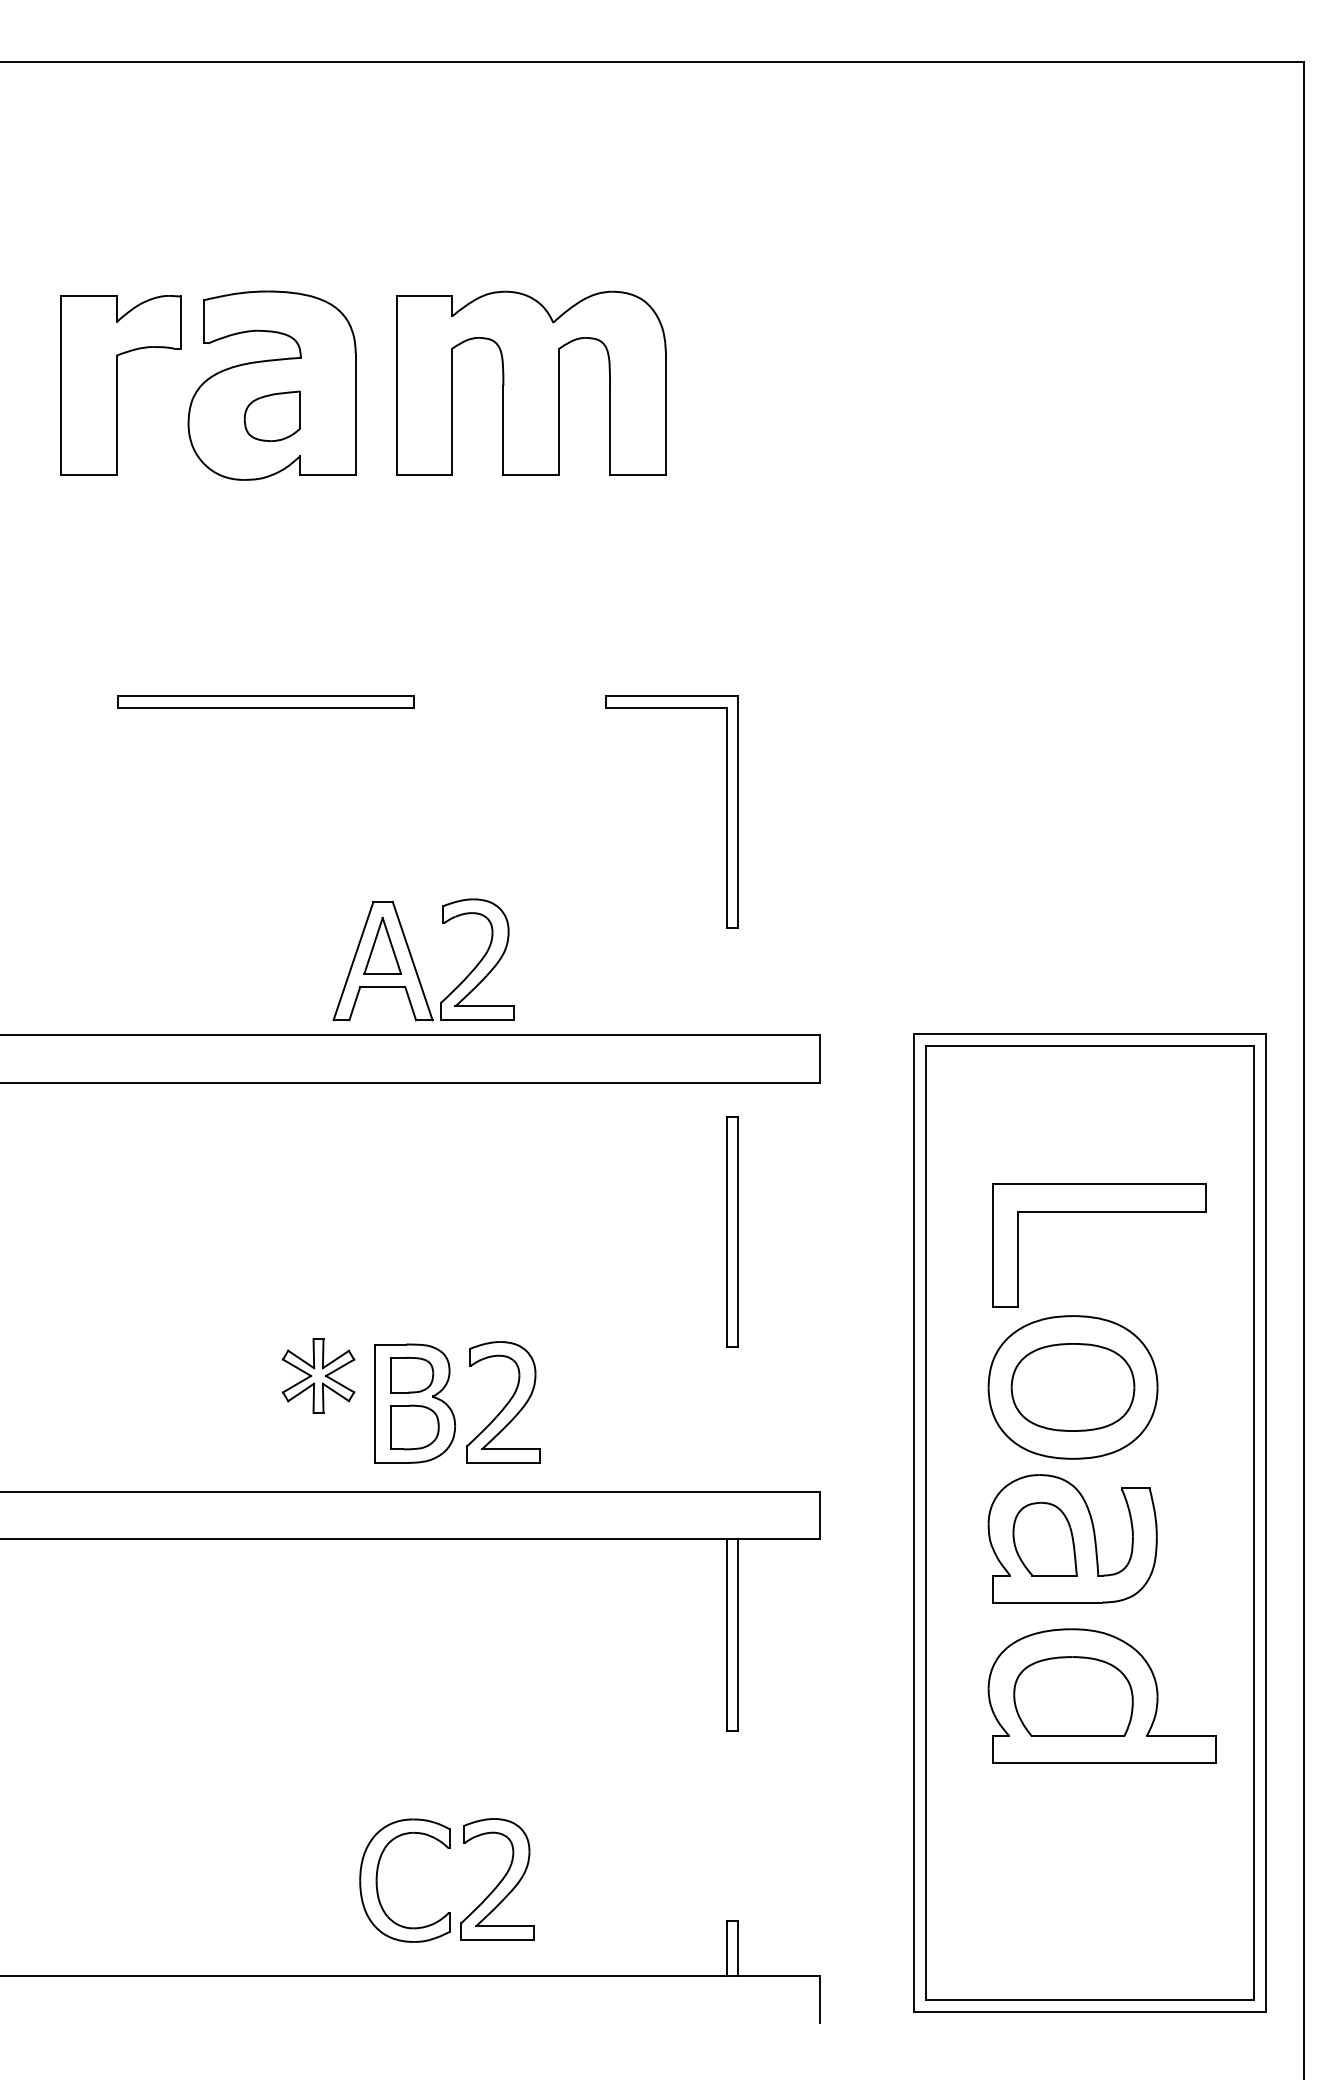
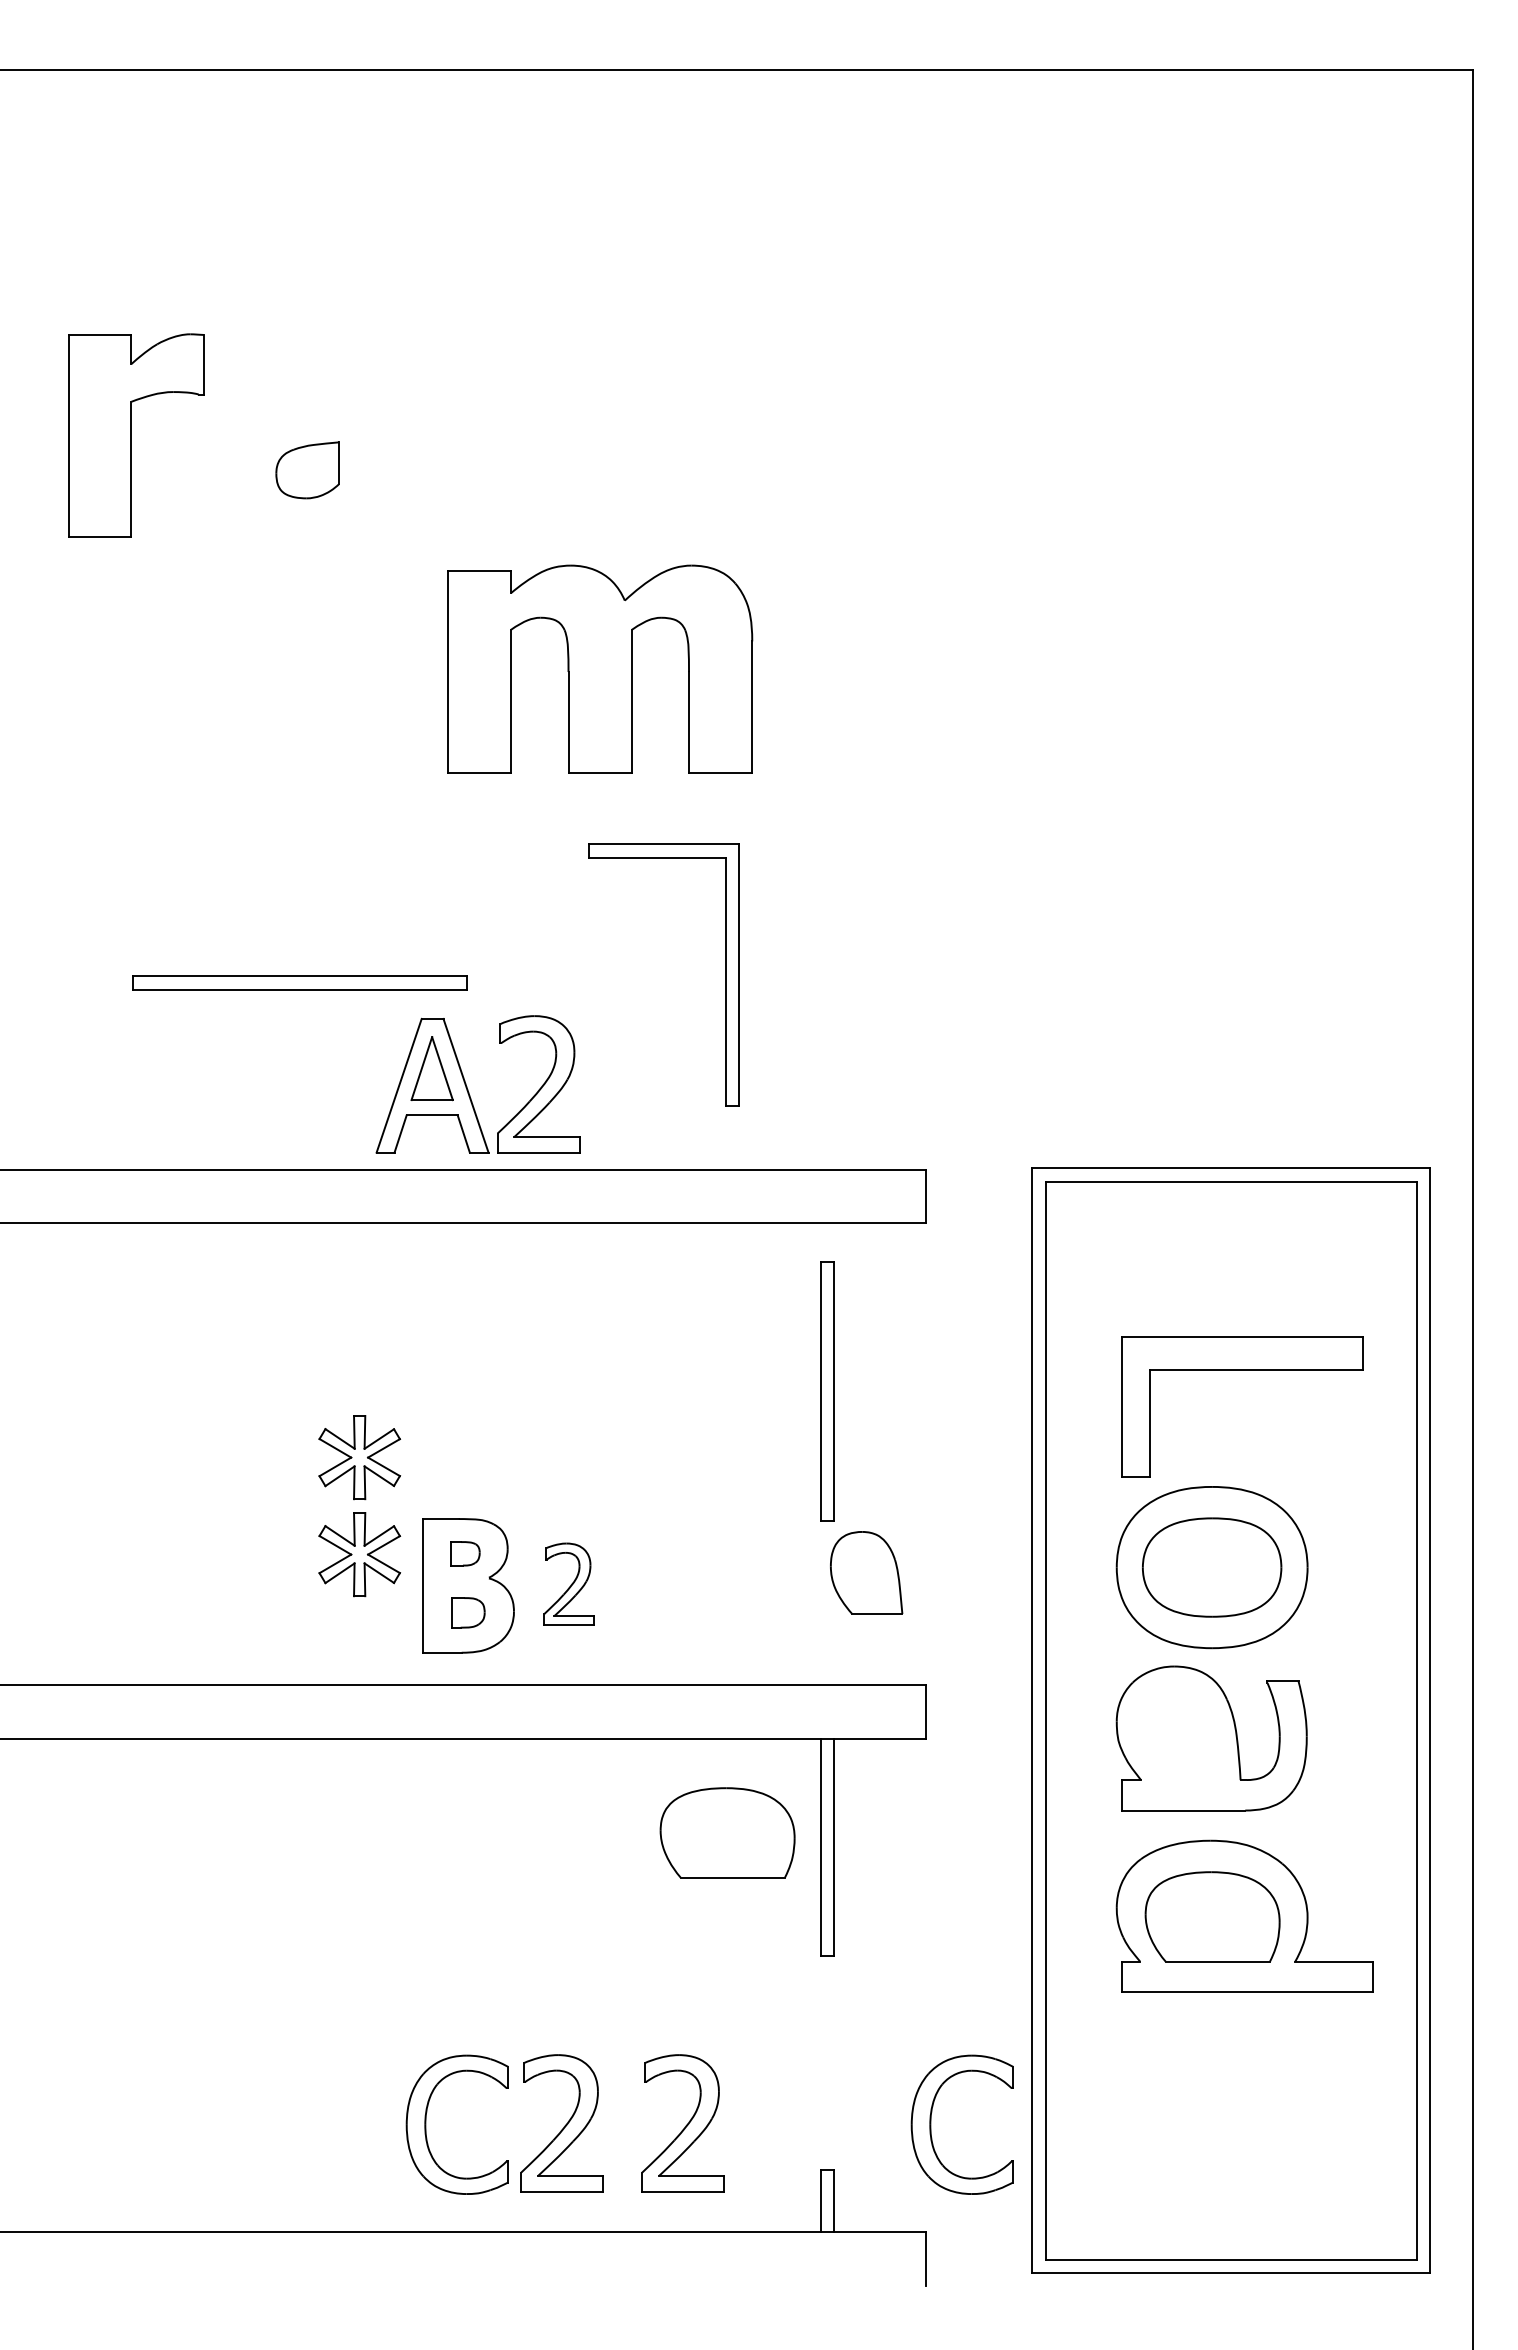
part: (531, 382) -> (600, 668), moved
part: (272, 385) -> (307, 435), removed
part: (265, 701) -> (299, 982), moved
part: (726, 811) -> (725, 974), moved
part: (318, 1290) -> (359, 1457), added
part: (412, 1375) -> (465, 1553), size x0.6
part: (503, 1402) -> (568, 1584), size x0.6
part: (414, 1427) -> (468, 1612), size x0.6
part: (1045, 1538) -> (866, 1572), moved
part: (644, 1621) -> (727, 1832), added
part: (604, 1879) -> (682, 2123), added
part: (824, 1880) -> (931, 2124), added

